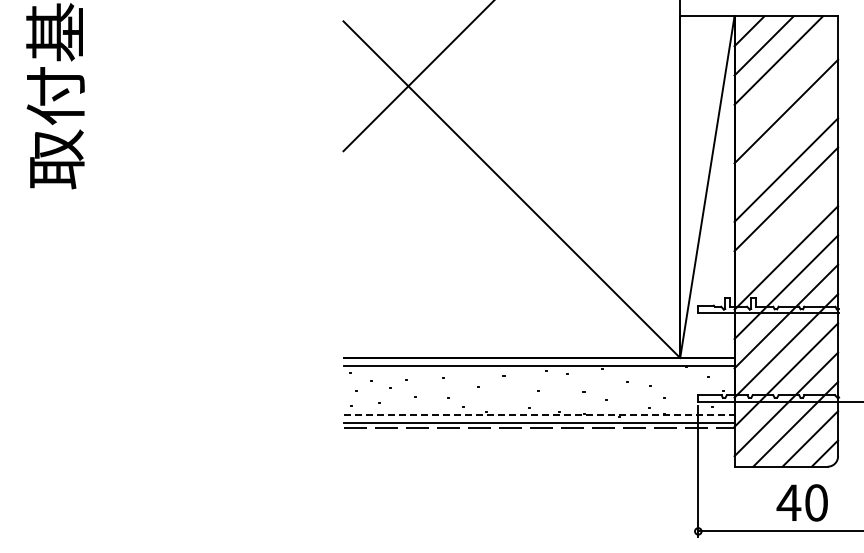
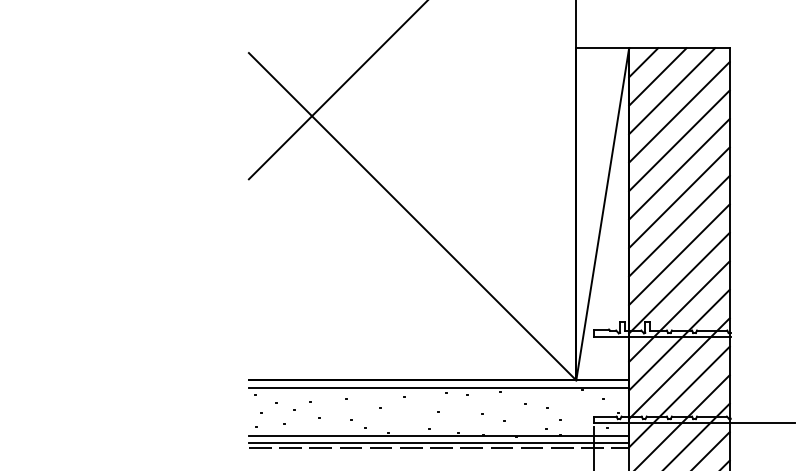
line: (786, 82) -> (679, 112), added
line: (786, 140) -> (679, 168), added
line: (786, 228) -> (679, 254), added
line: (539, 414) -> (439, 435), dashed -> solid

